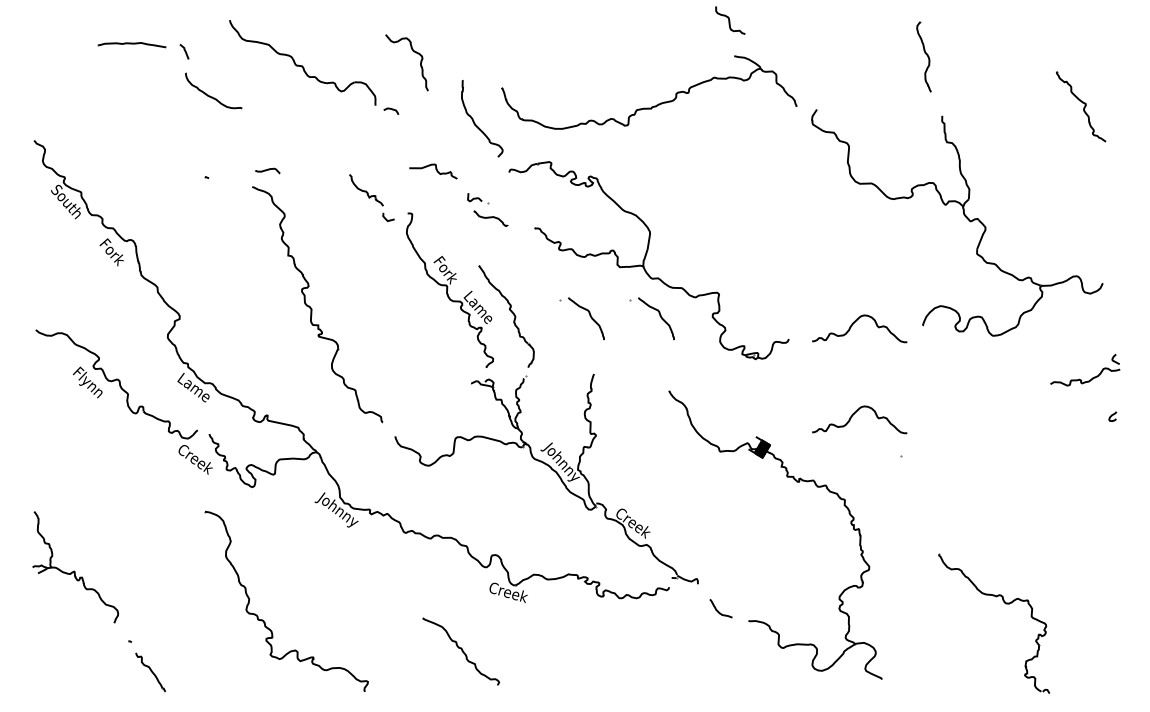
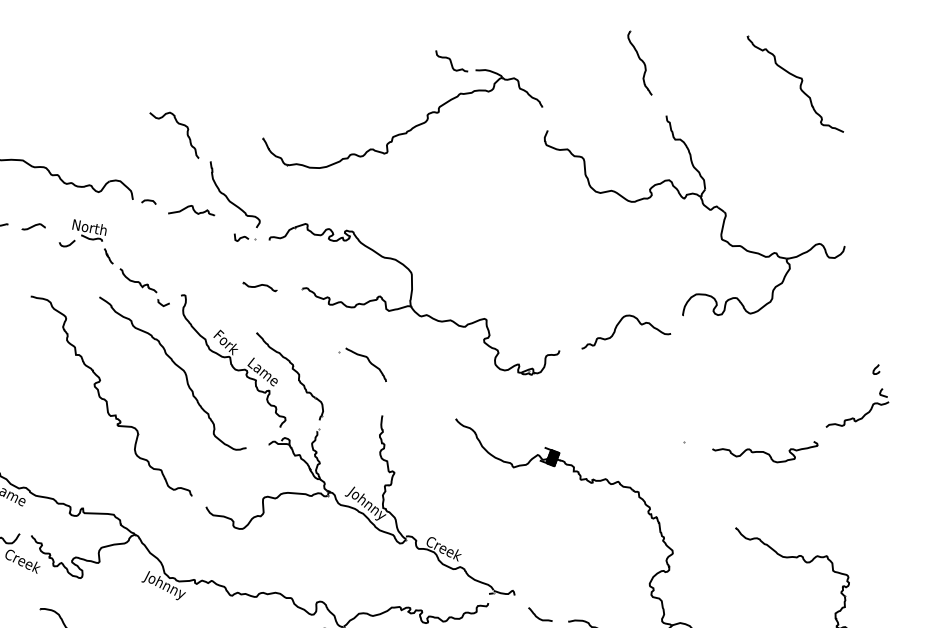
curve: (412, 51) -> (177, 124), moved
part: (656, 104) -> (410, 128), moved
part: (1080, 106) -> (794, 84), size x1.67
part: (317, 141) -> (84, 243), added
curve: (435, 169) -> (192, 210), moved
curve: (267, 170) -> (33, 226), moved
part: (478, 198) -> (244, 237), moved
curve: (391, 287) -> (178, 367), added
part: (659, 316) -> (434, 350), removed
part: (1081, 379) -> (854, 417), moved
curve: (854, 414) -> (633, 410), removed
curve: (983, 481) -> (765, 451), added

